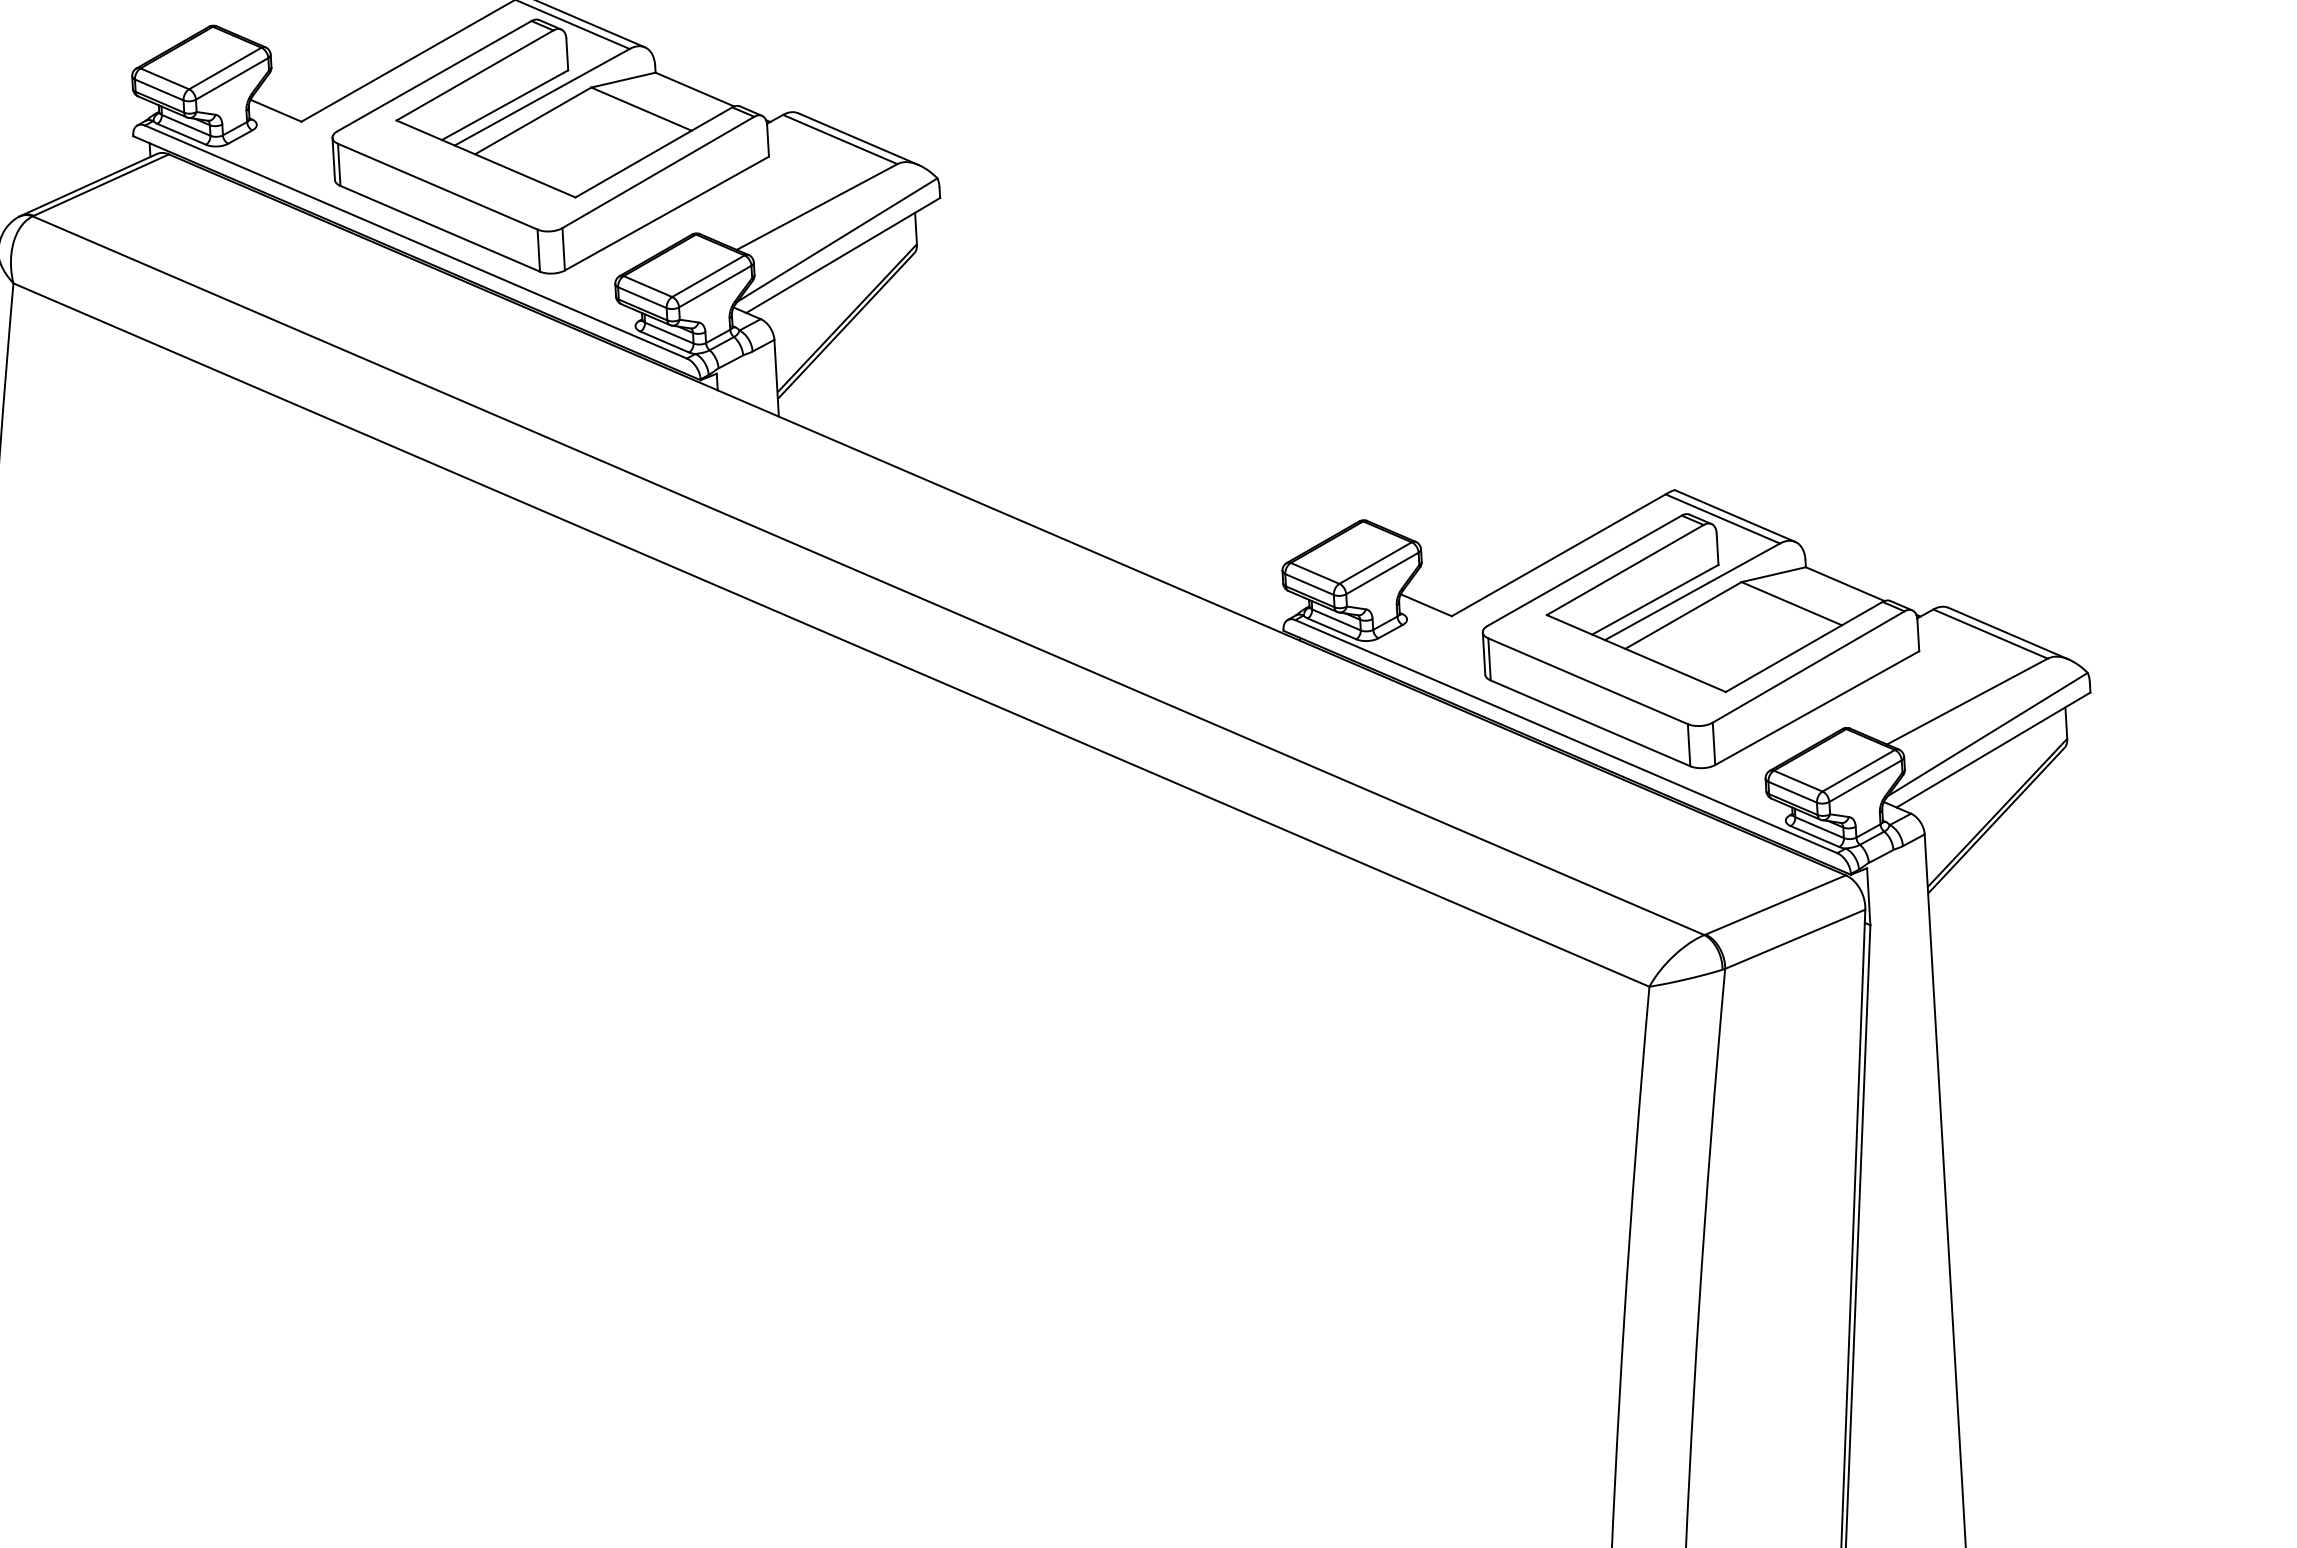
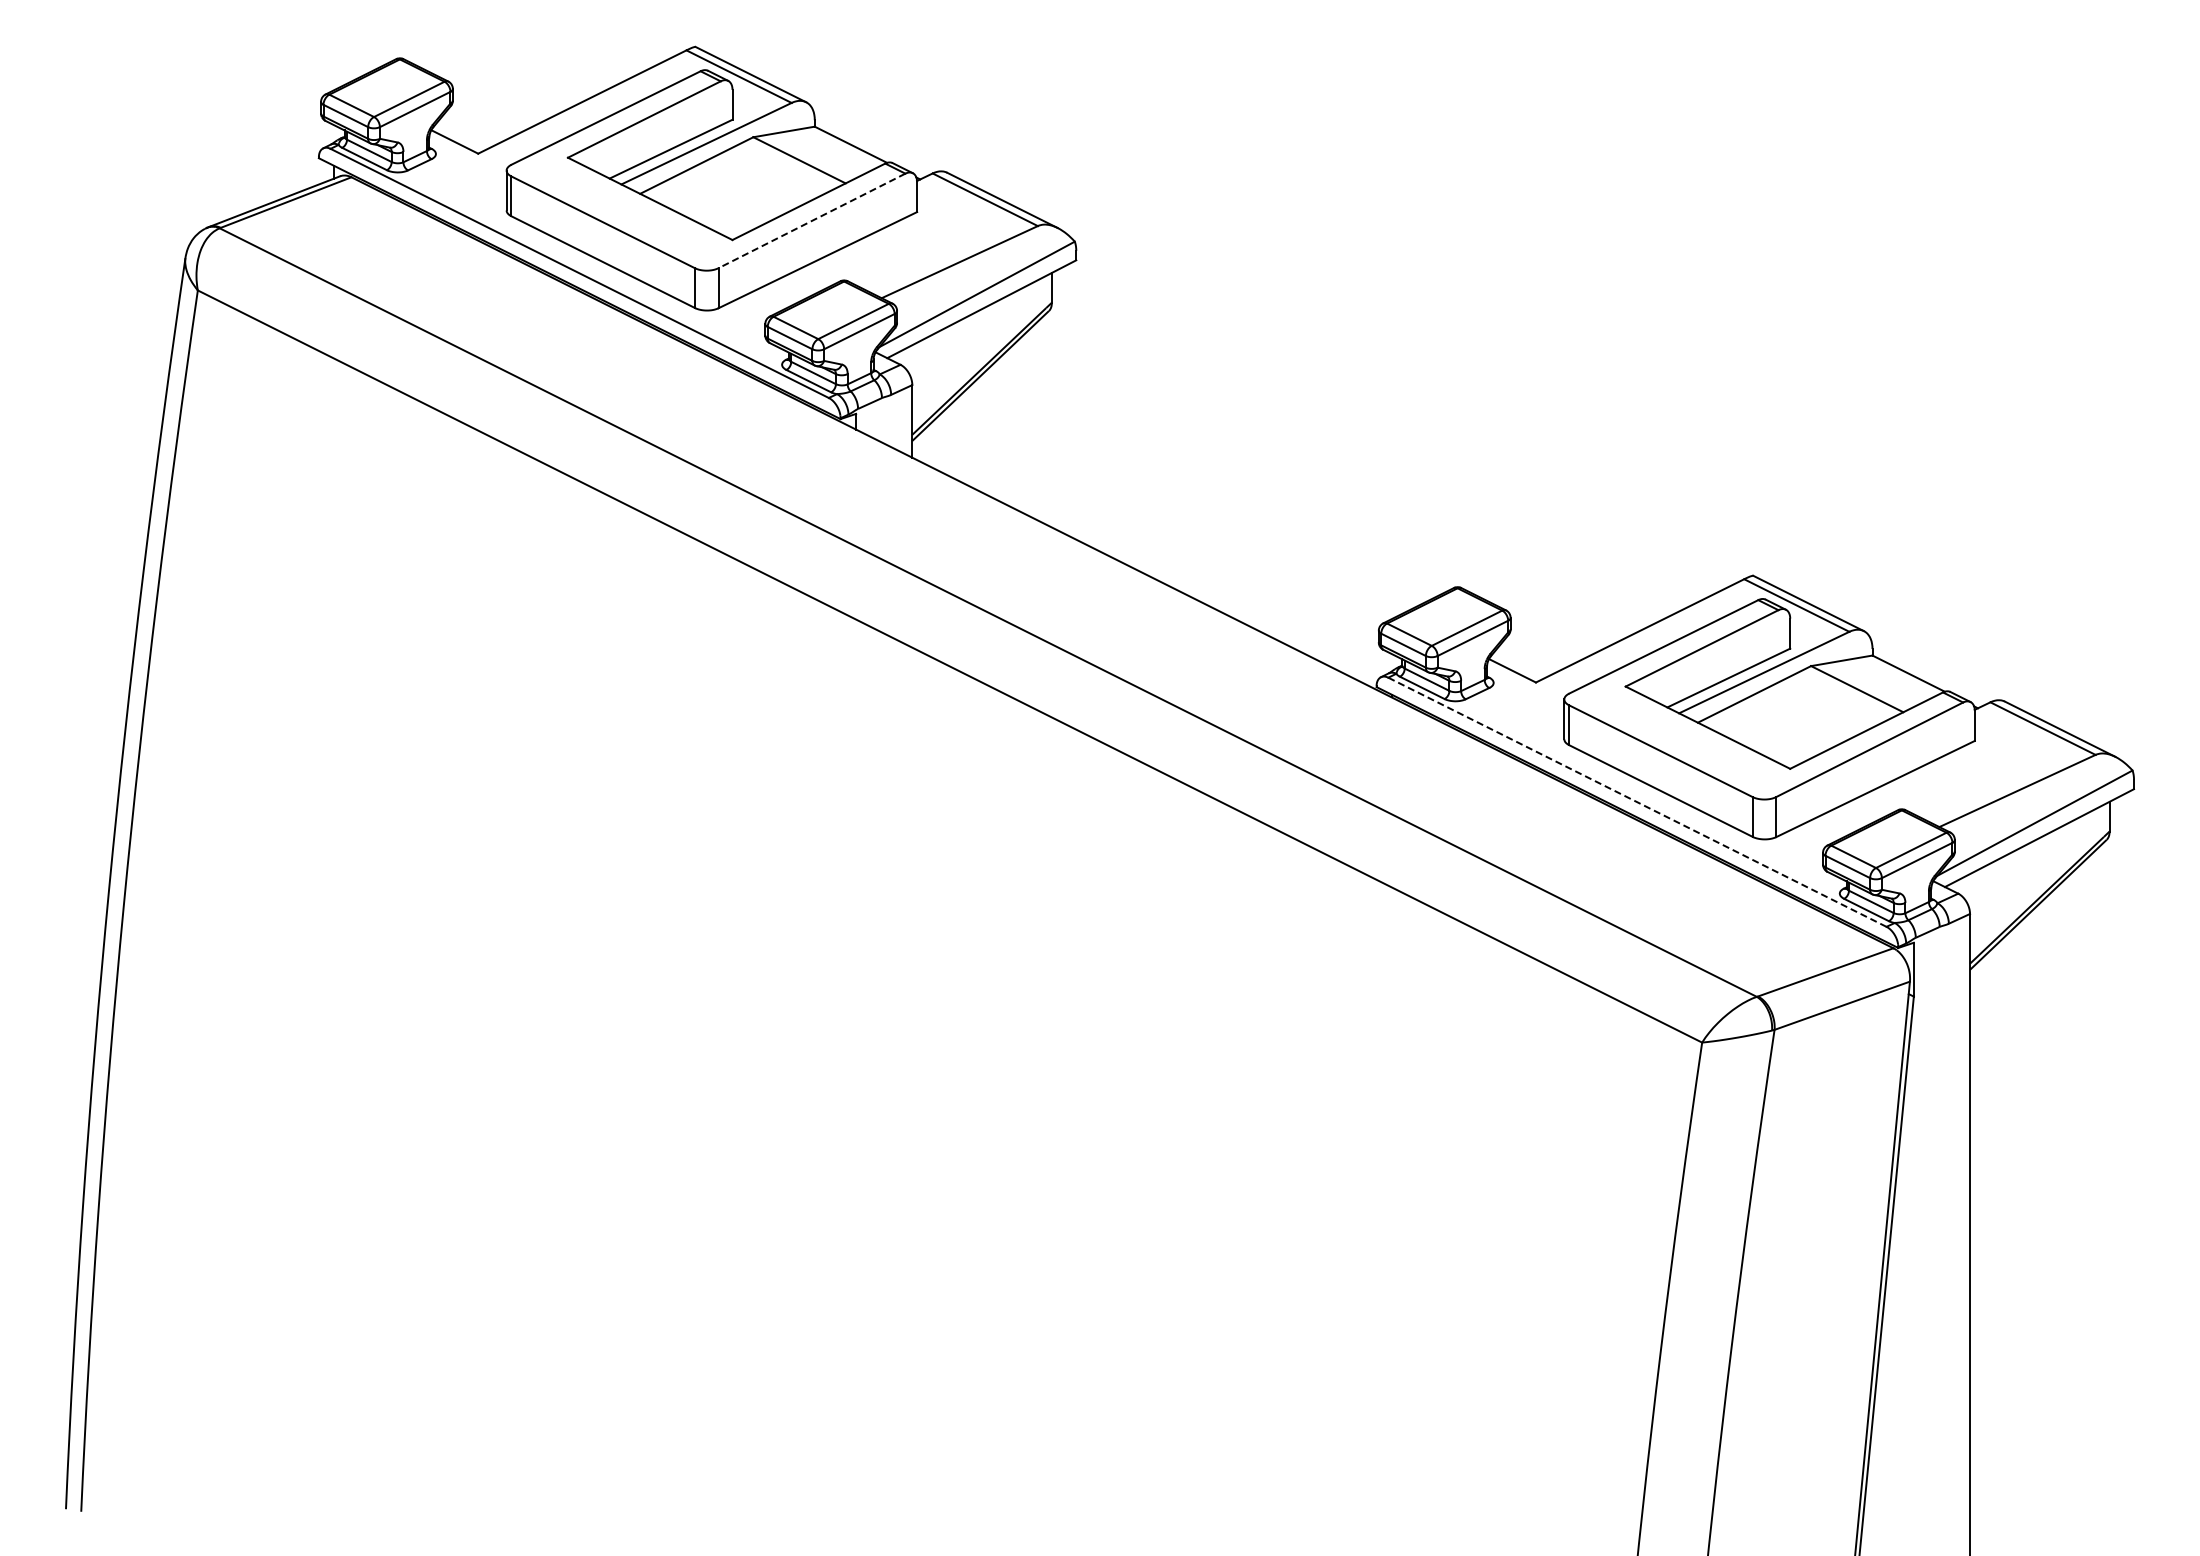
line: (657, 172) -> (811, 220), solid -> dashed
line: (1565, 736) -> (1636, 802), solid -> dashed

